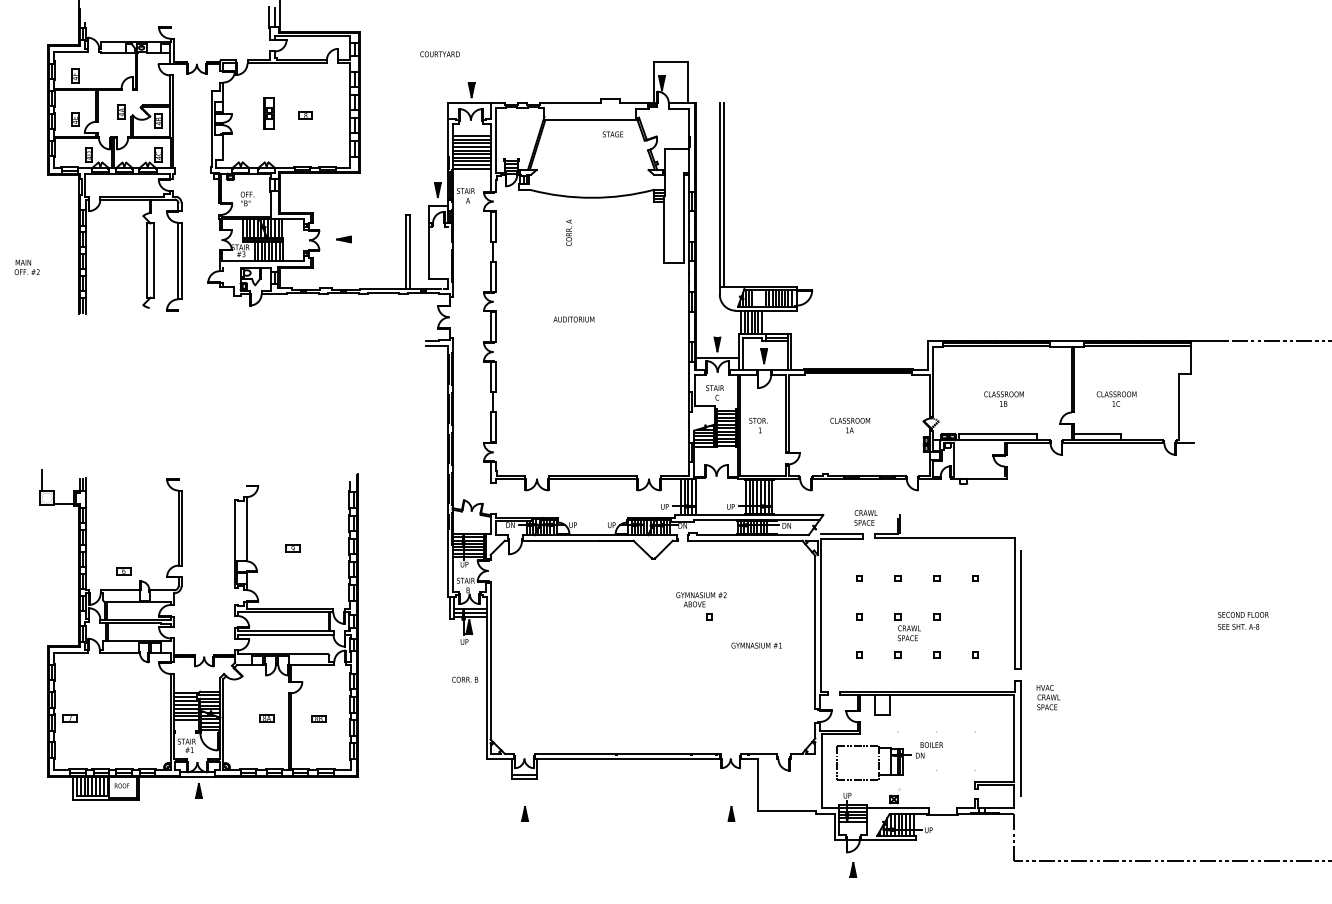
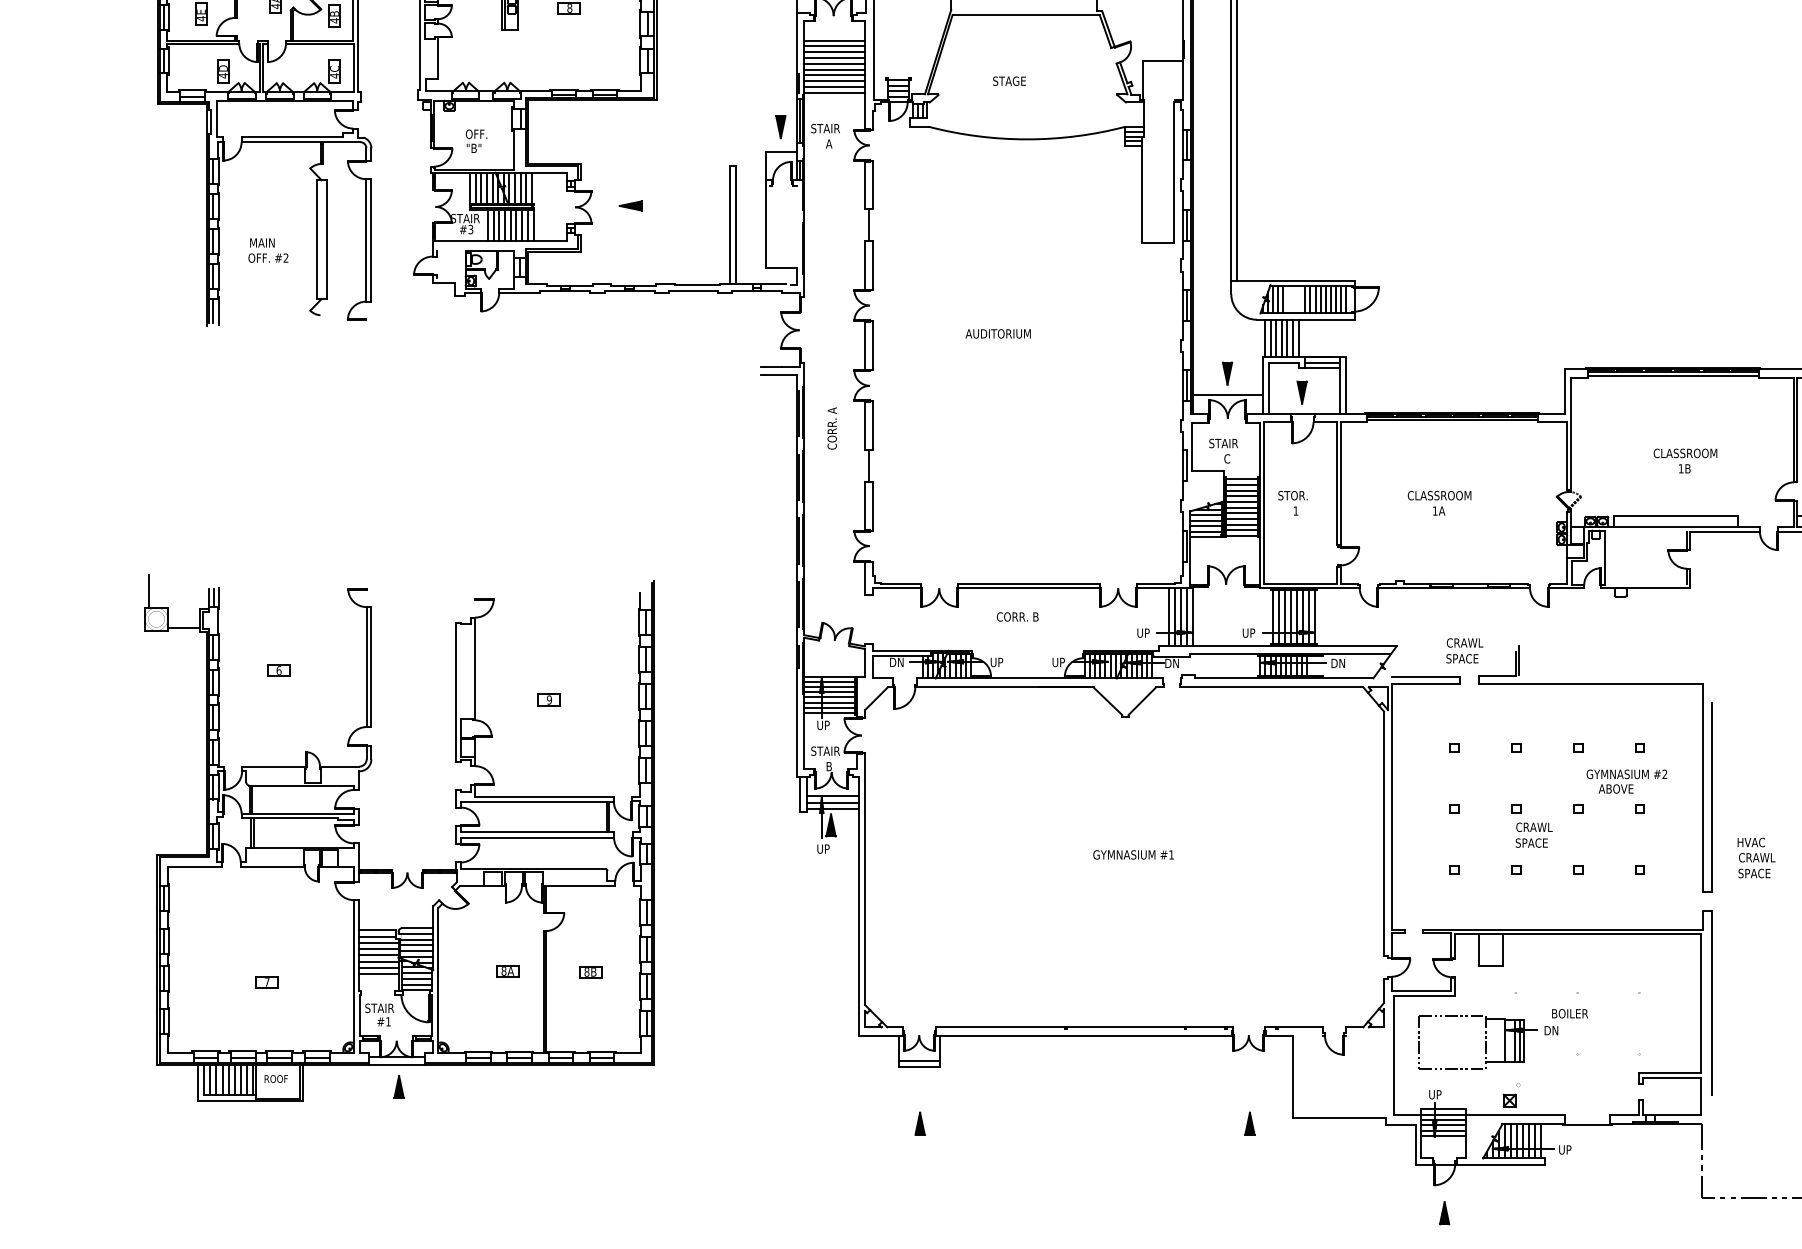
text: (612, 134) -> (1008, 81), moved
text: (568, 232) -> (831, 428), moved
text: (26, 266) -> (267, 249), moved
part: (123, 571) -> (278, 670), moved
part: (701, 606) -> (1627, 792), moved
text: (756, 645) -> (1133, 854), moved
text: (465, 679) -> (1018, 616), moved
text: (1048, 697) -> (1756, 857), moved
part: (69, 718) -> (265, 982), moved

